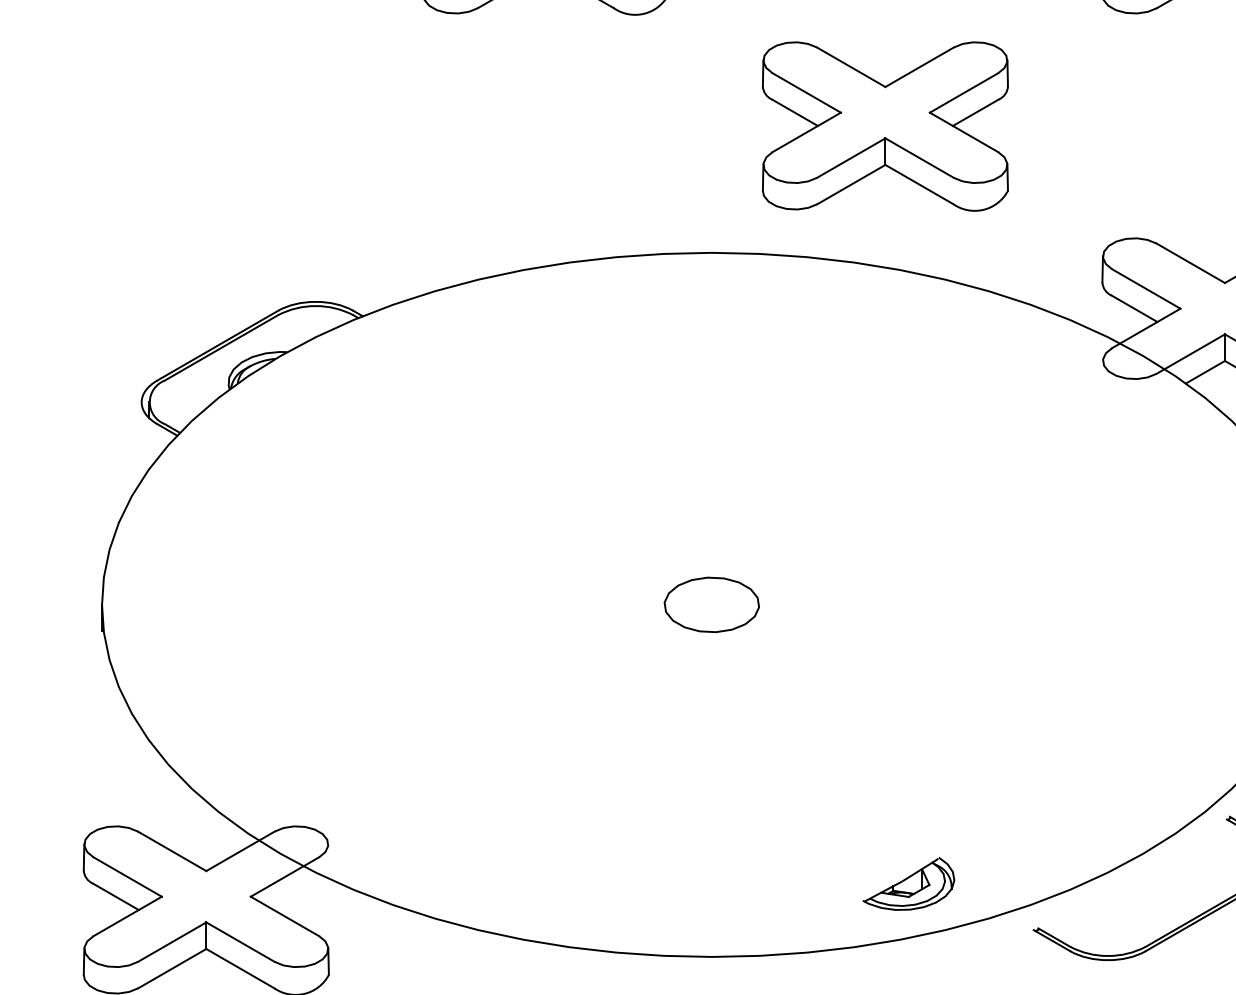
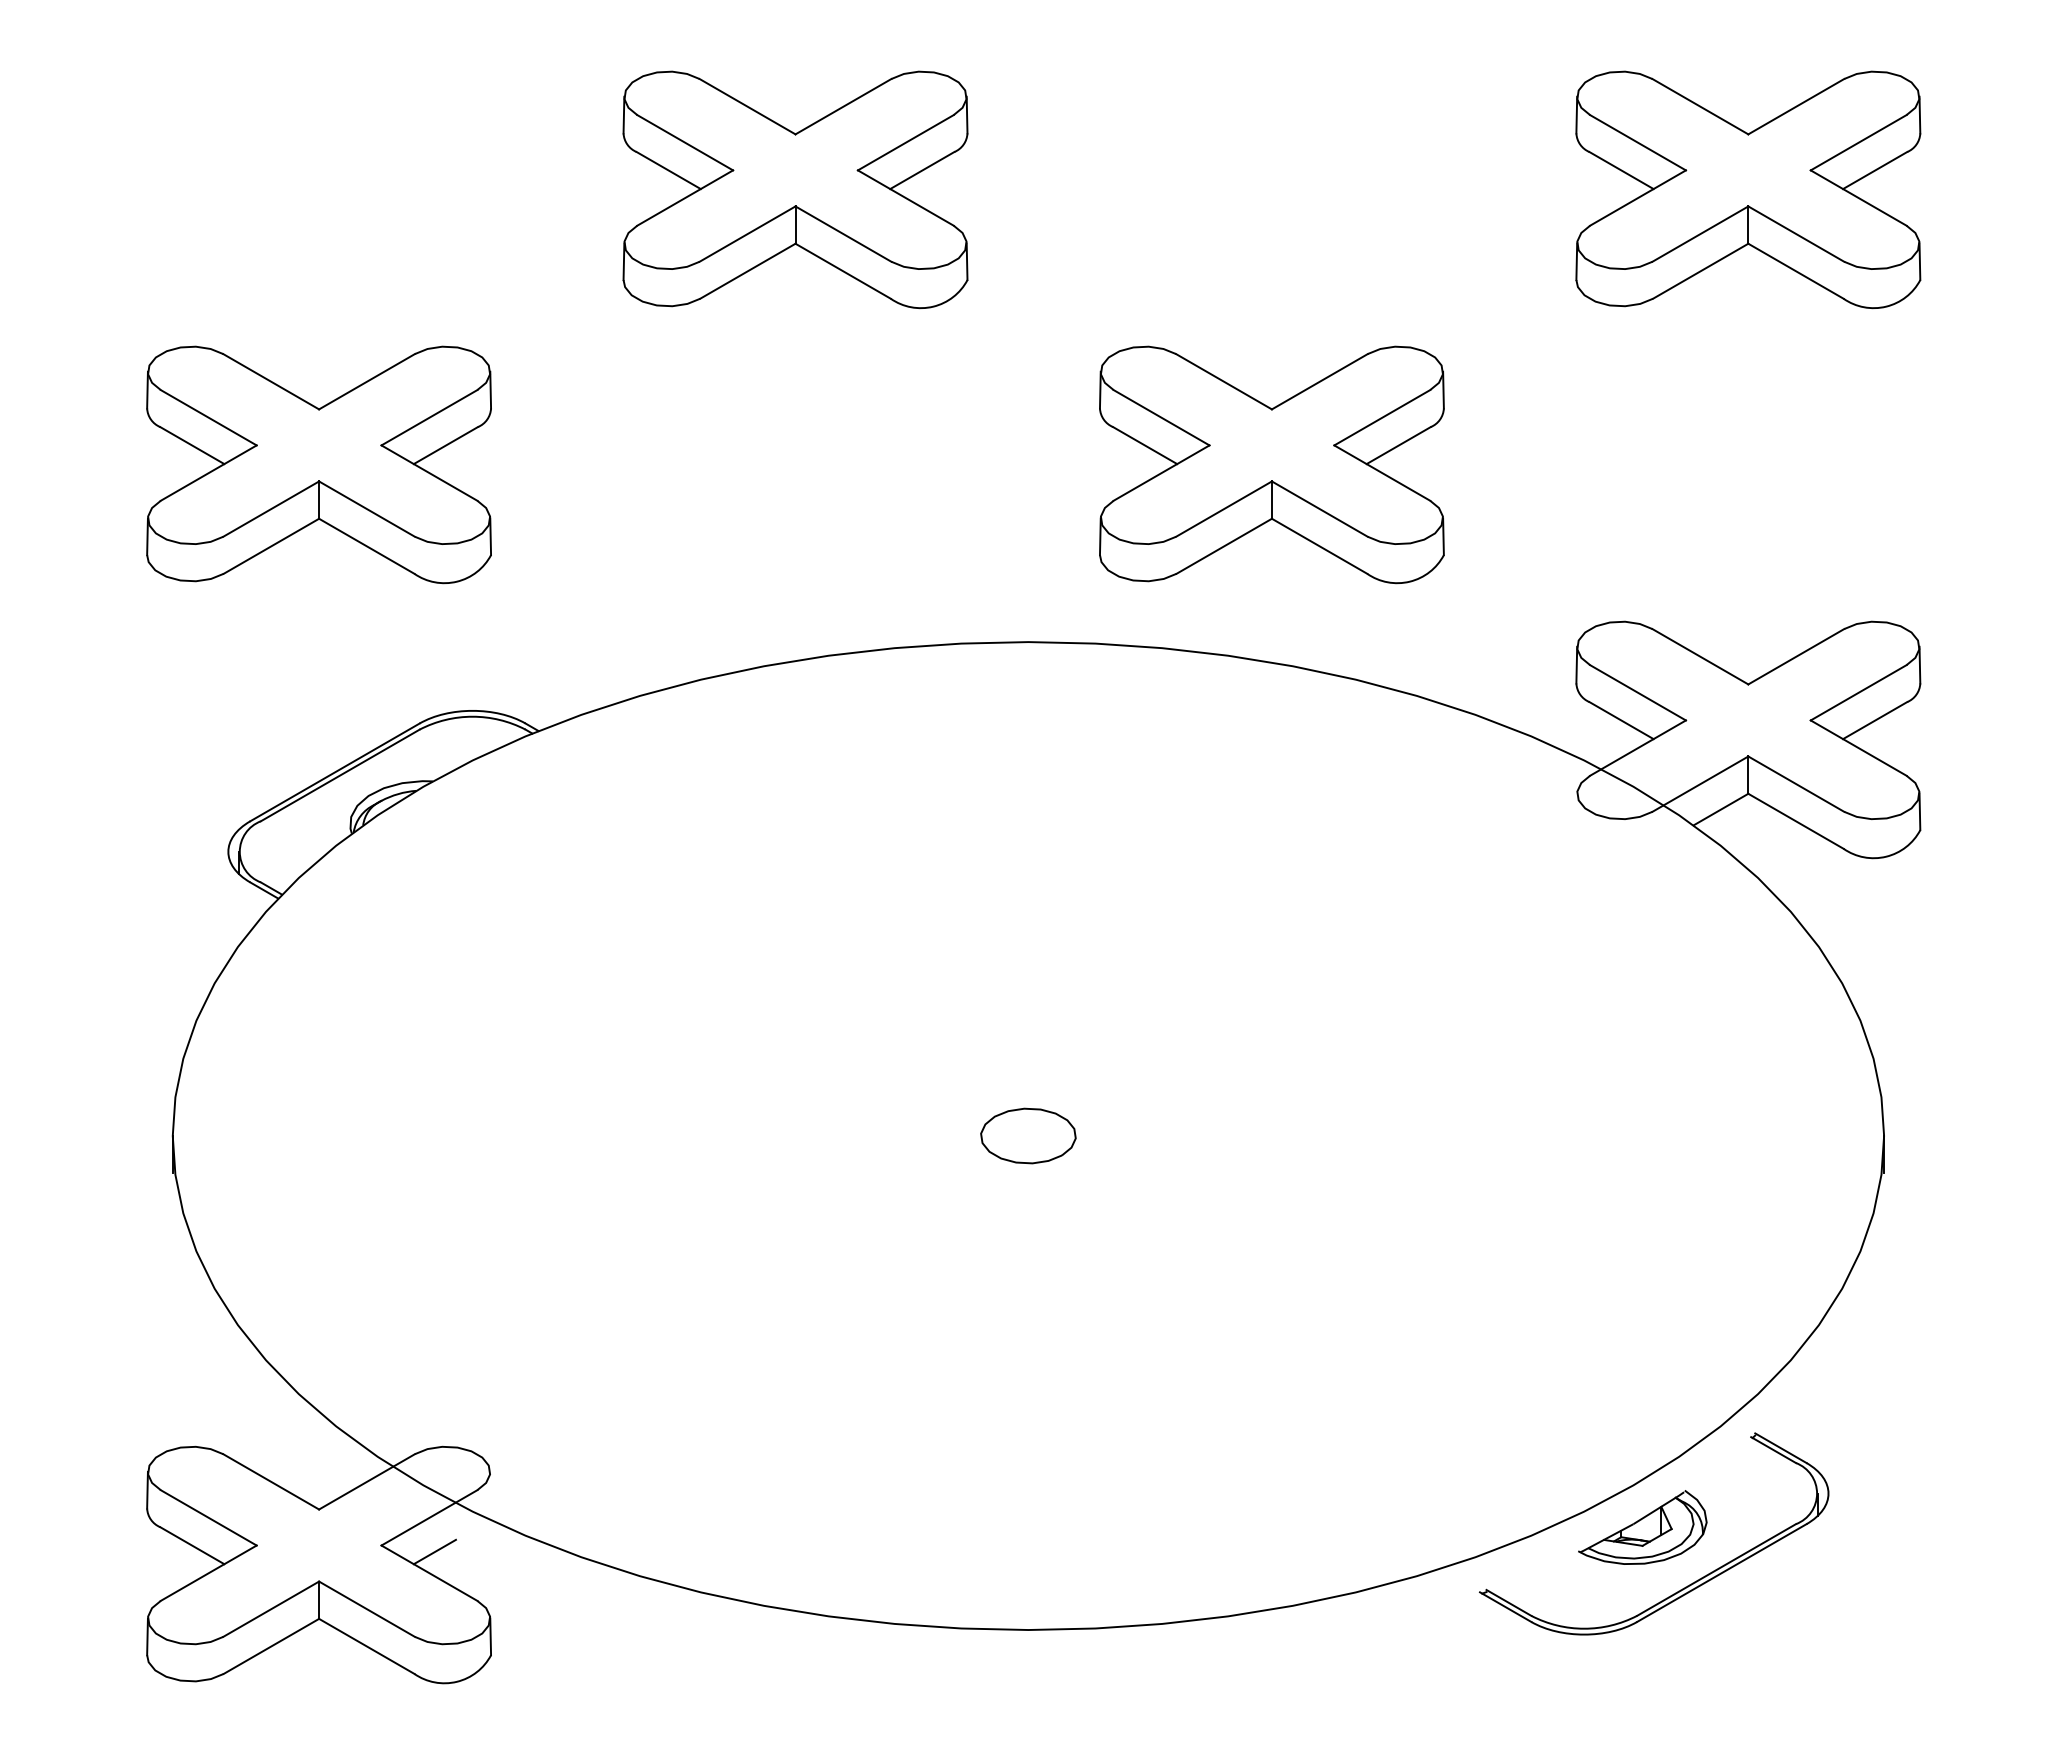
part: (205, 126) -> (318, 464), added
part: (711, 604) -> (1028, 1135), size x0.71
part: (908, 883) -> (1642, 1527), moved
line: (288, 900) -> (434, 1551), added

